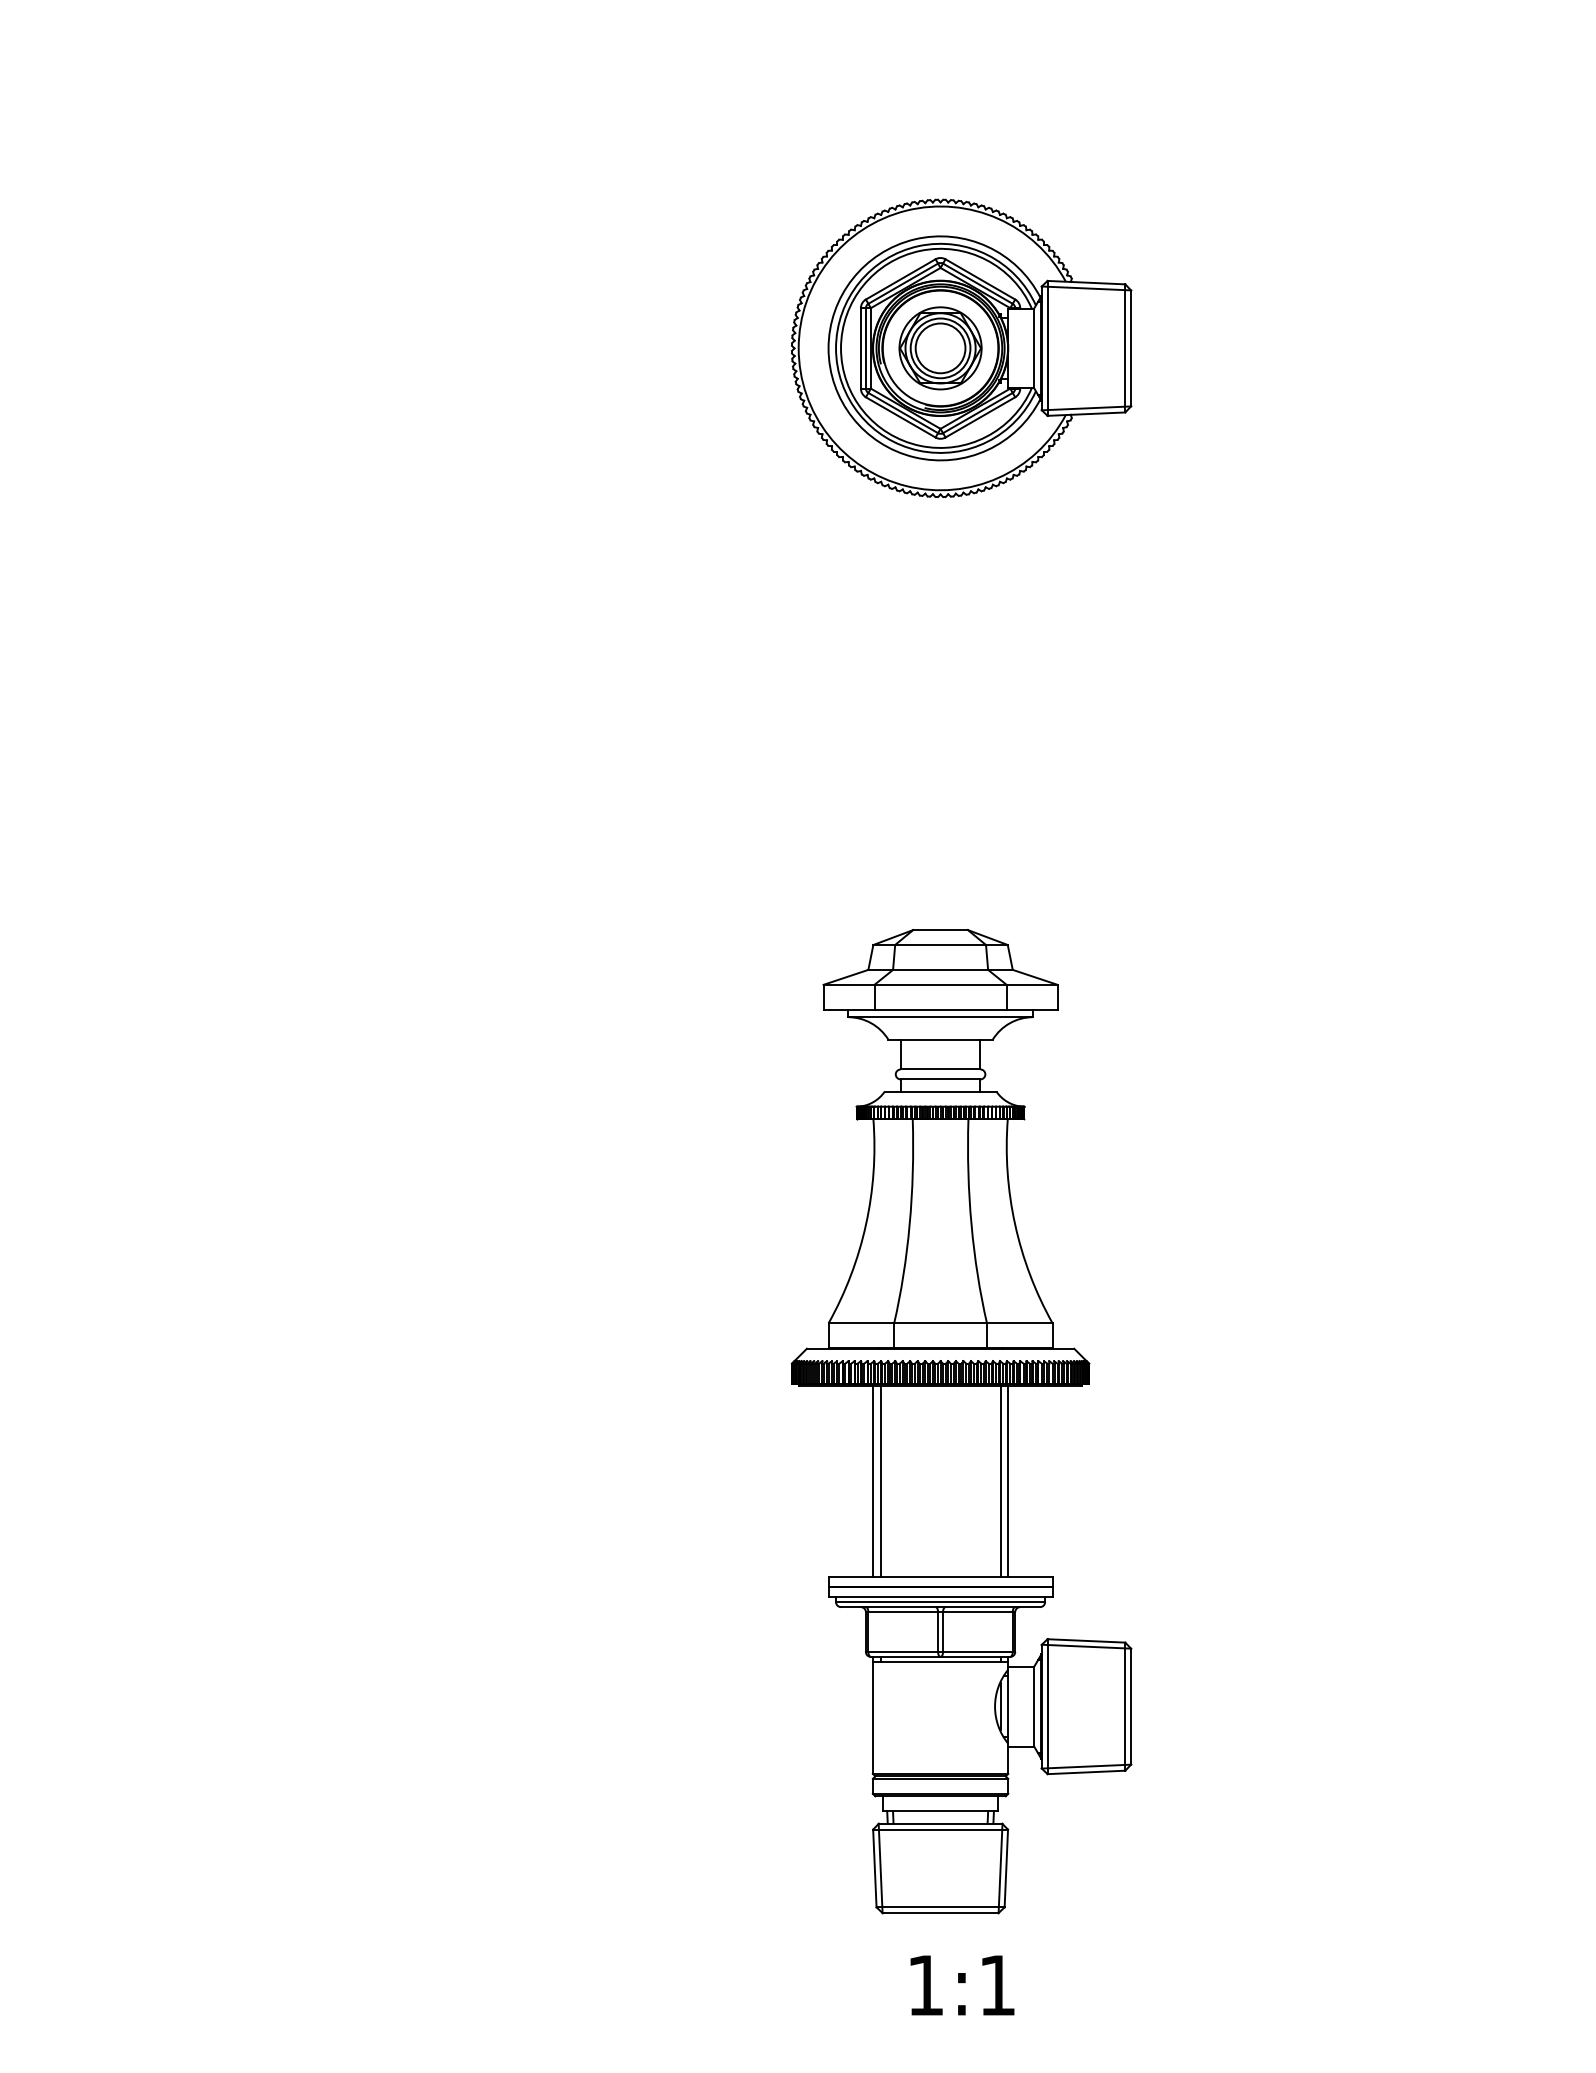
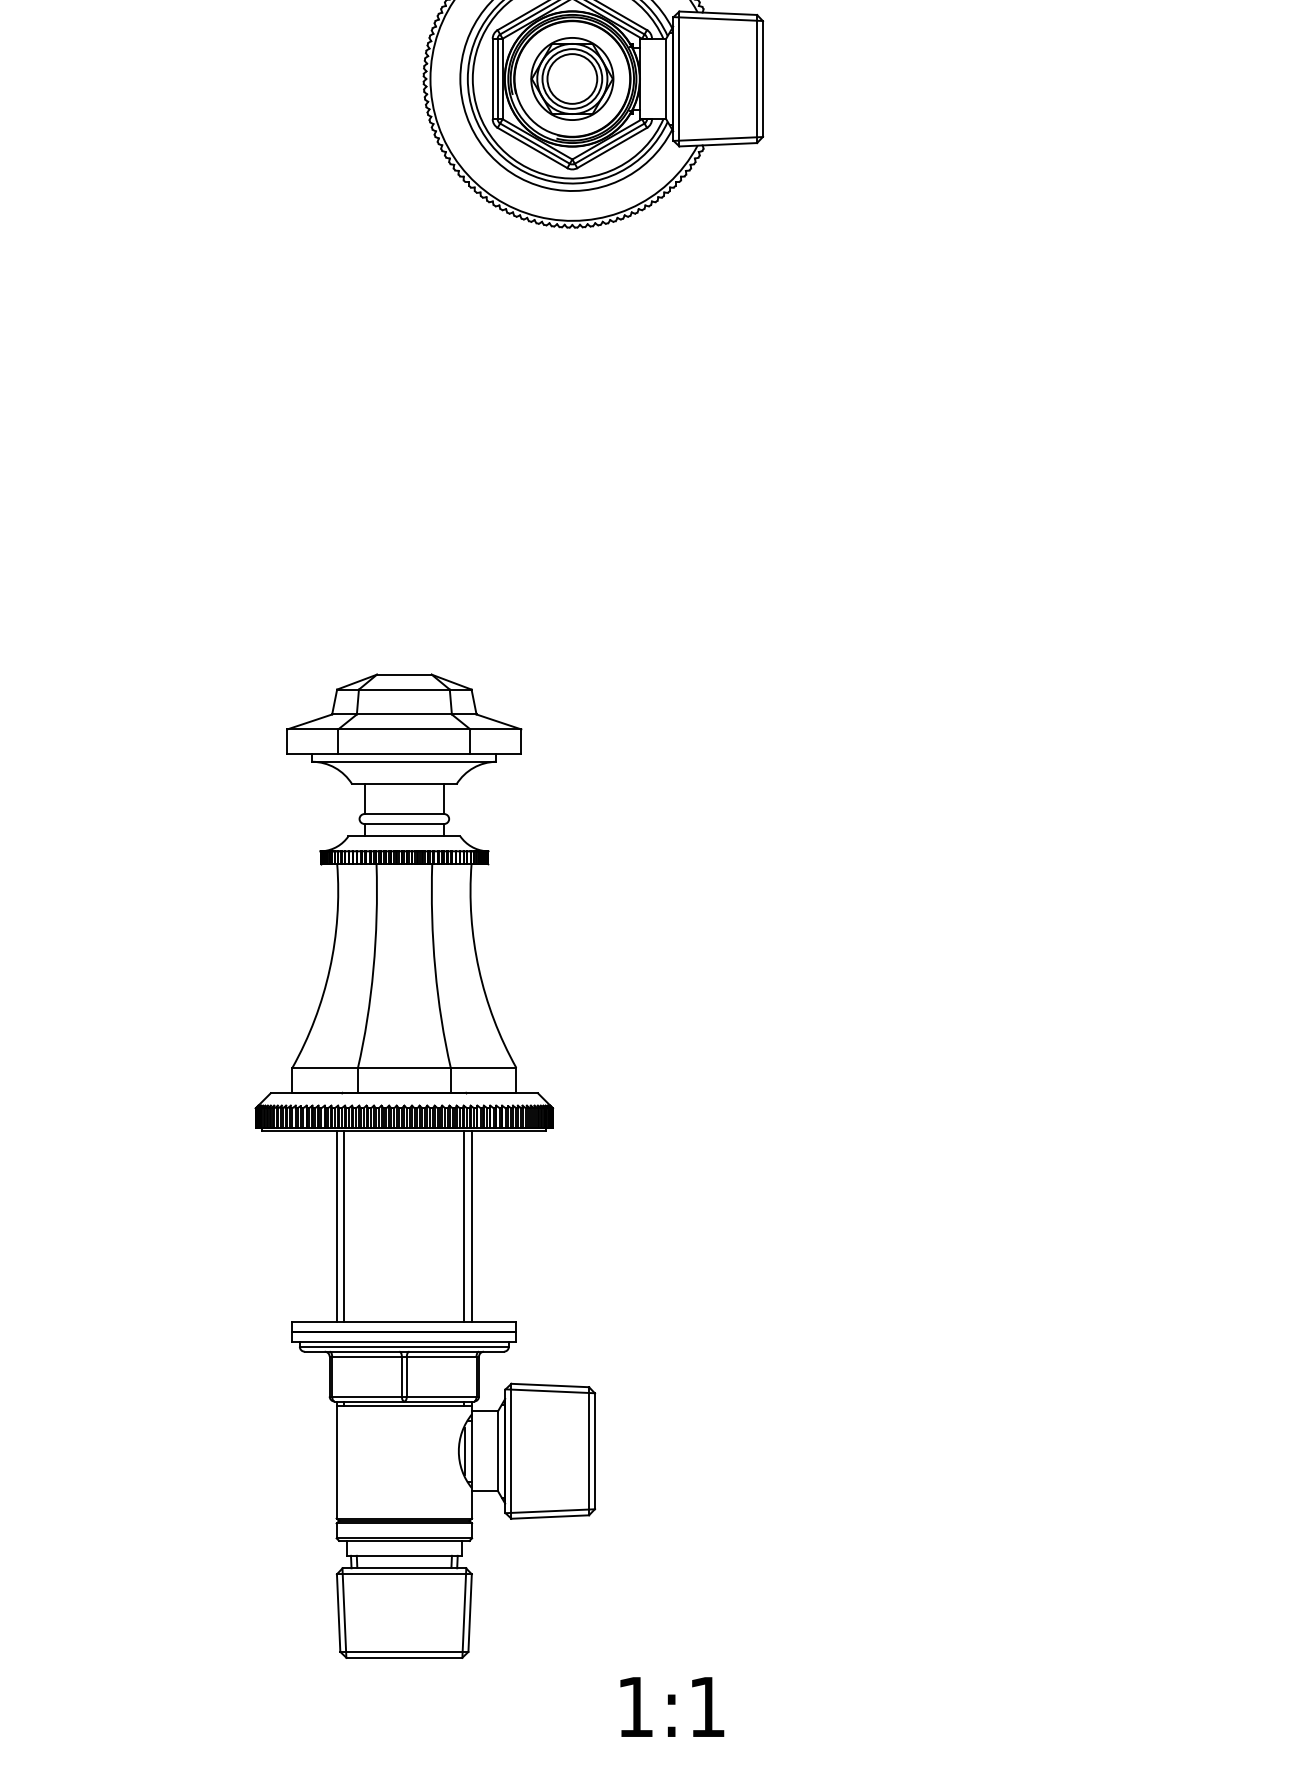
part: (961, 1421) -> (425, 1166), moved
text: (962, 1985) -> (672, 1707), moved

